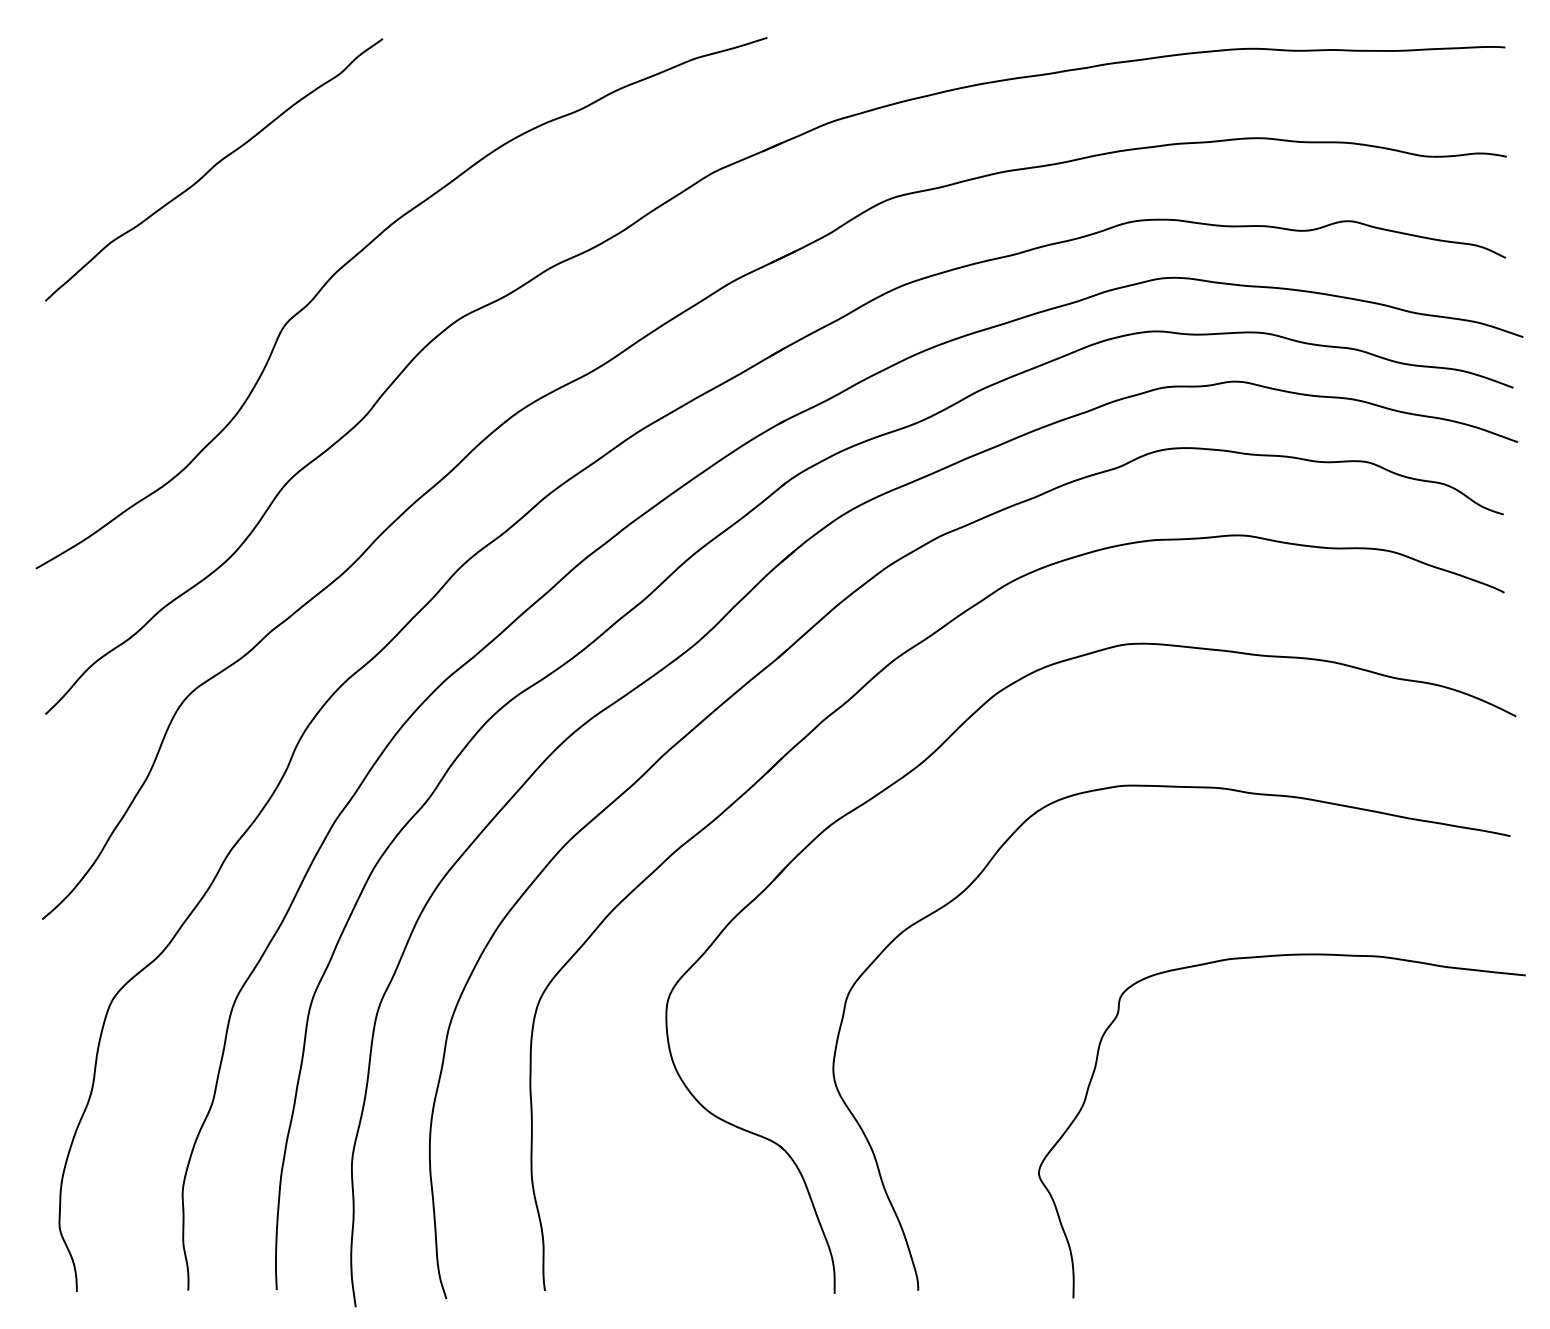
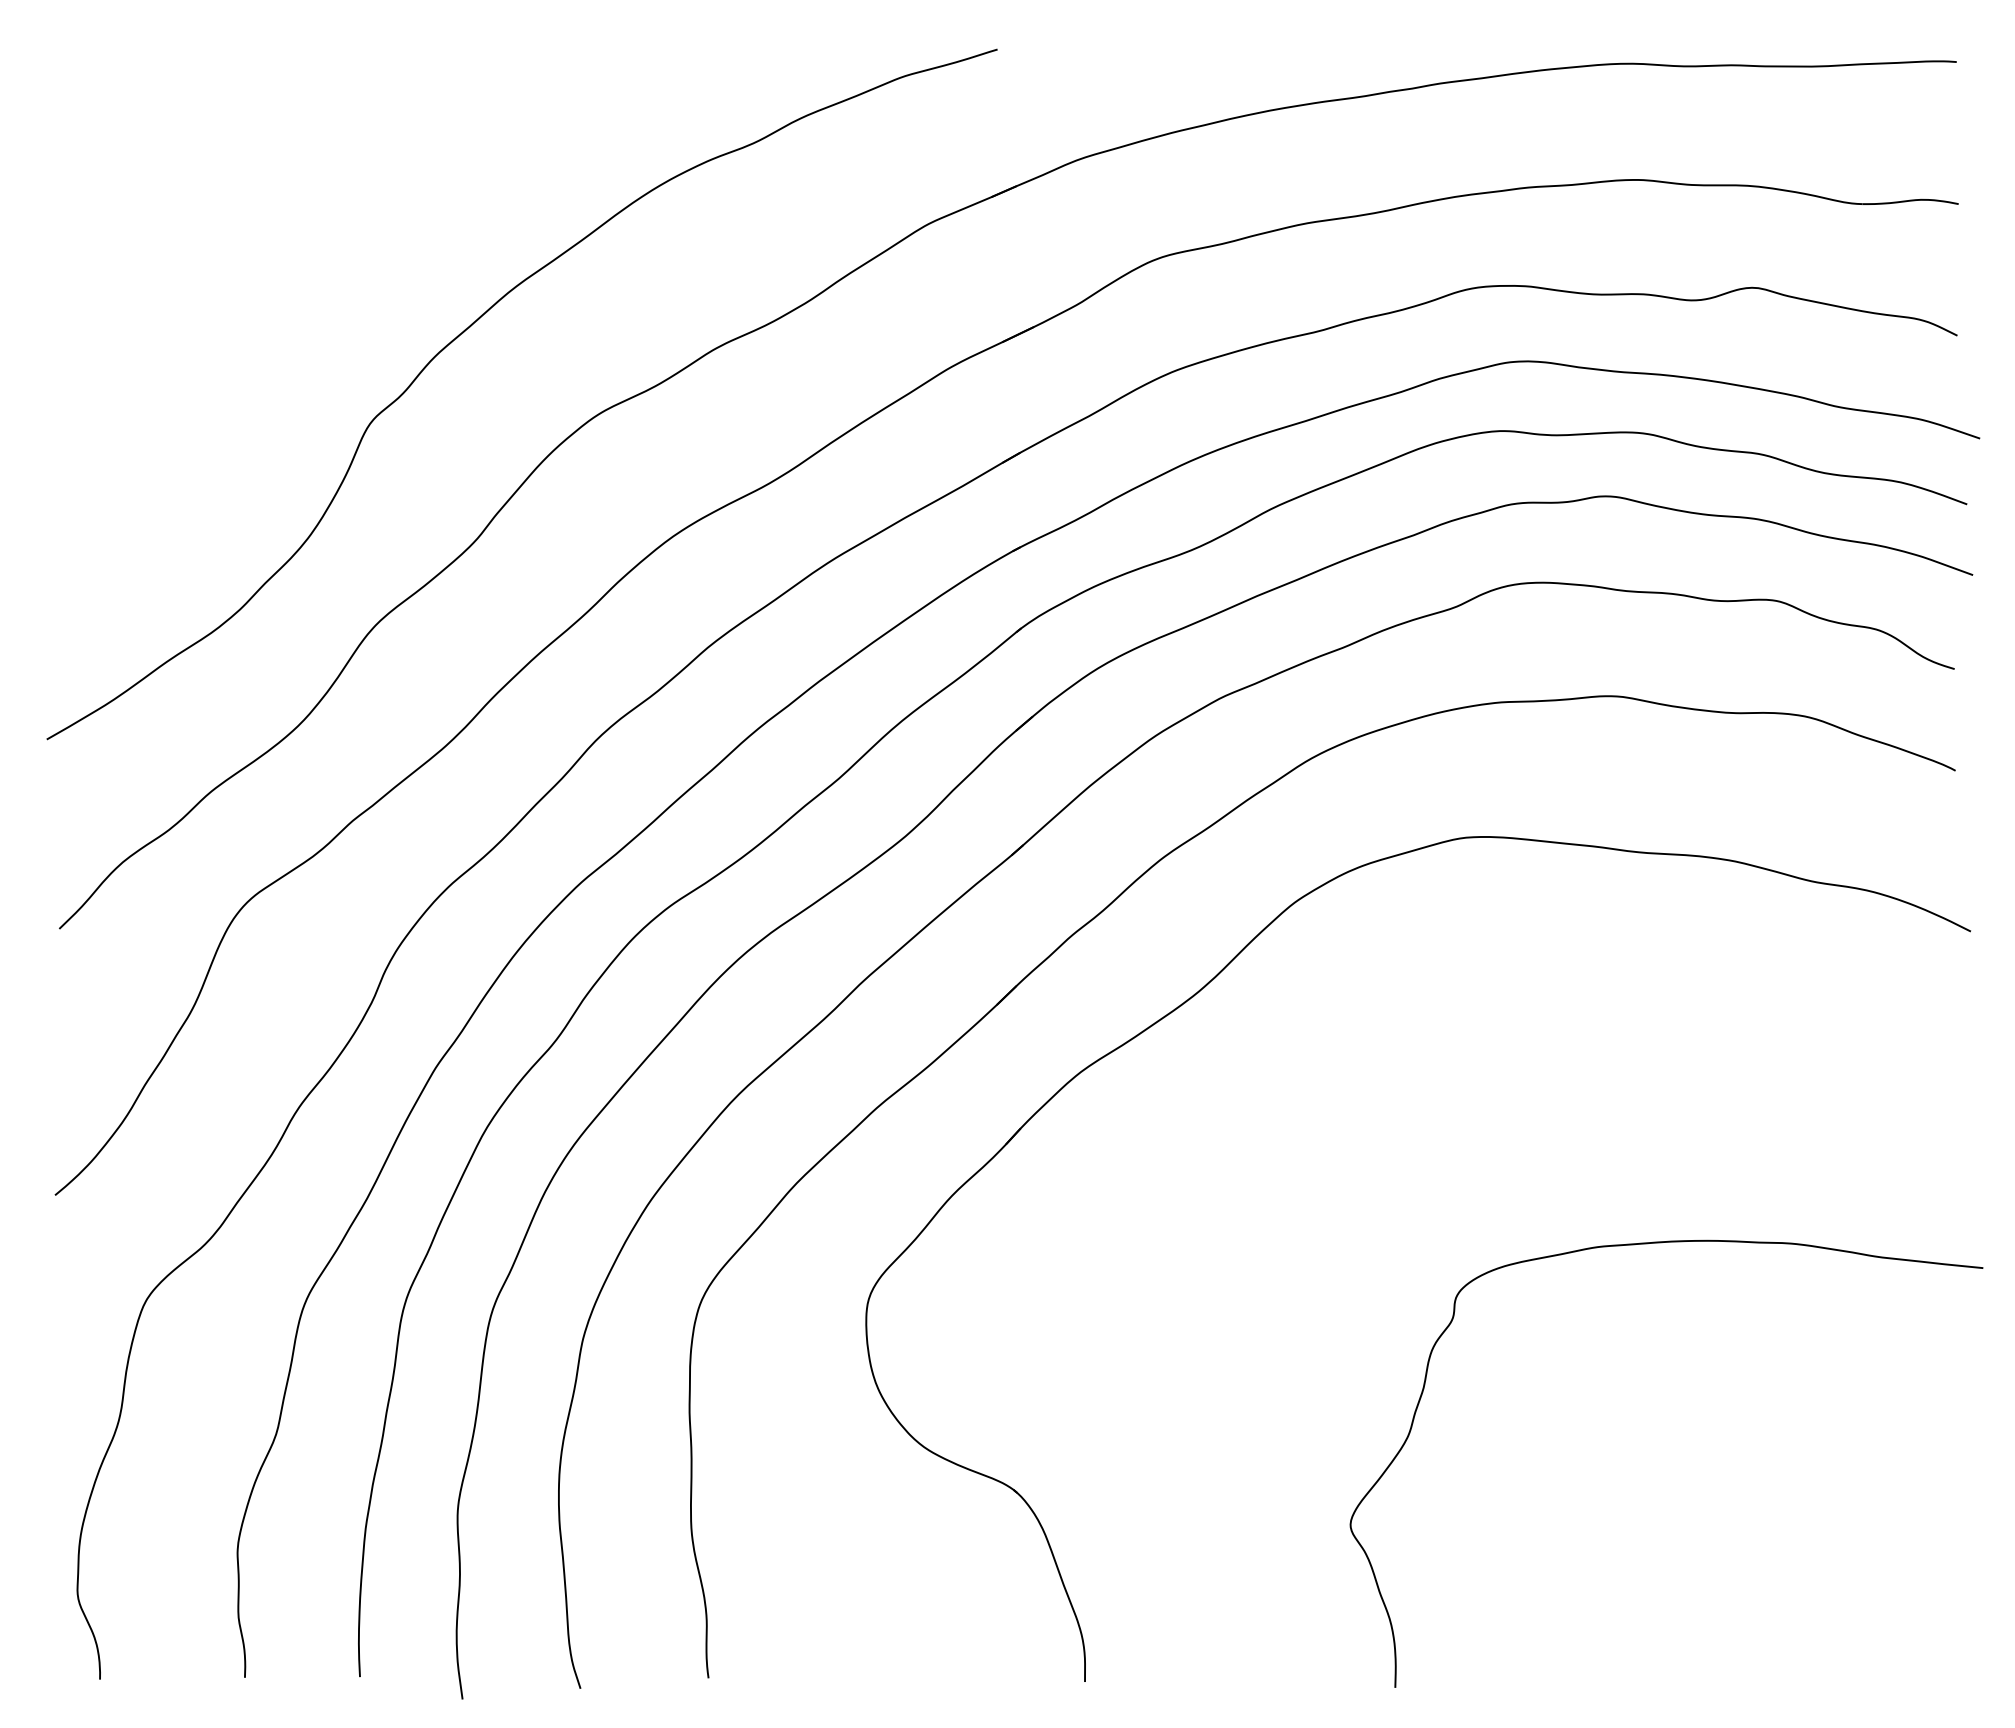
curve: (213, 167) -> (277, 218), removed
curve: (1183, 787) -> (1538, 1024), removed

